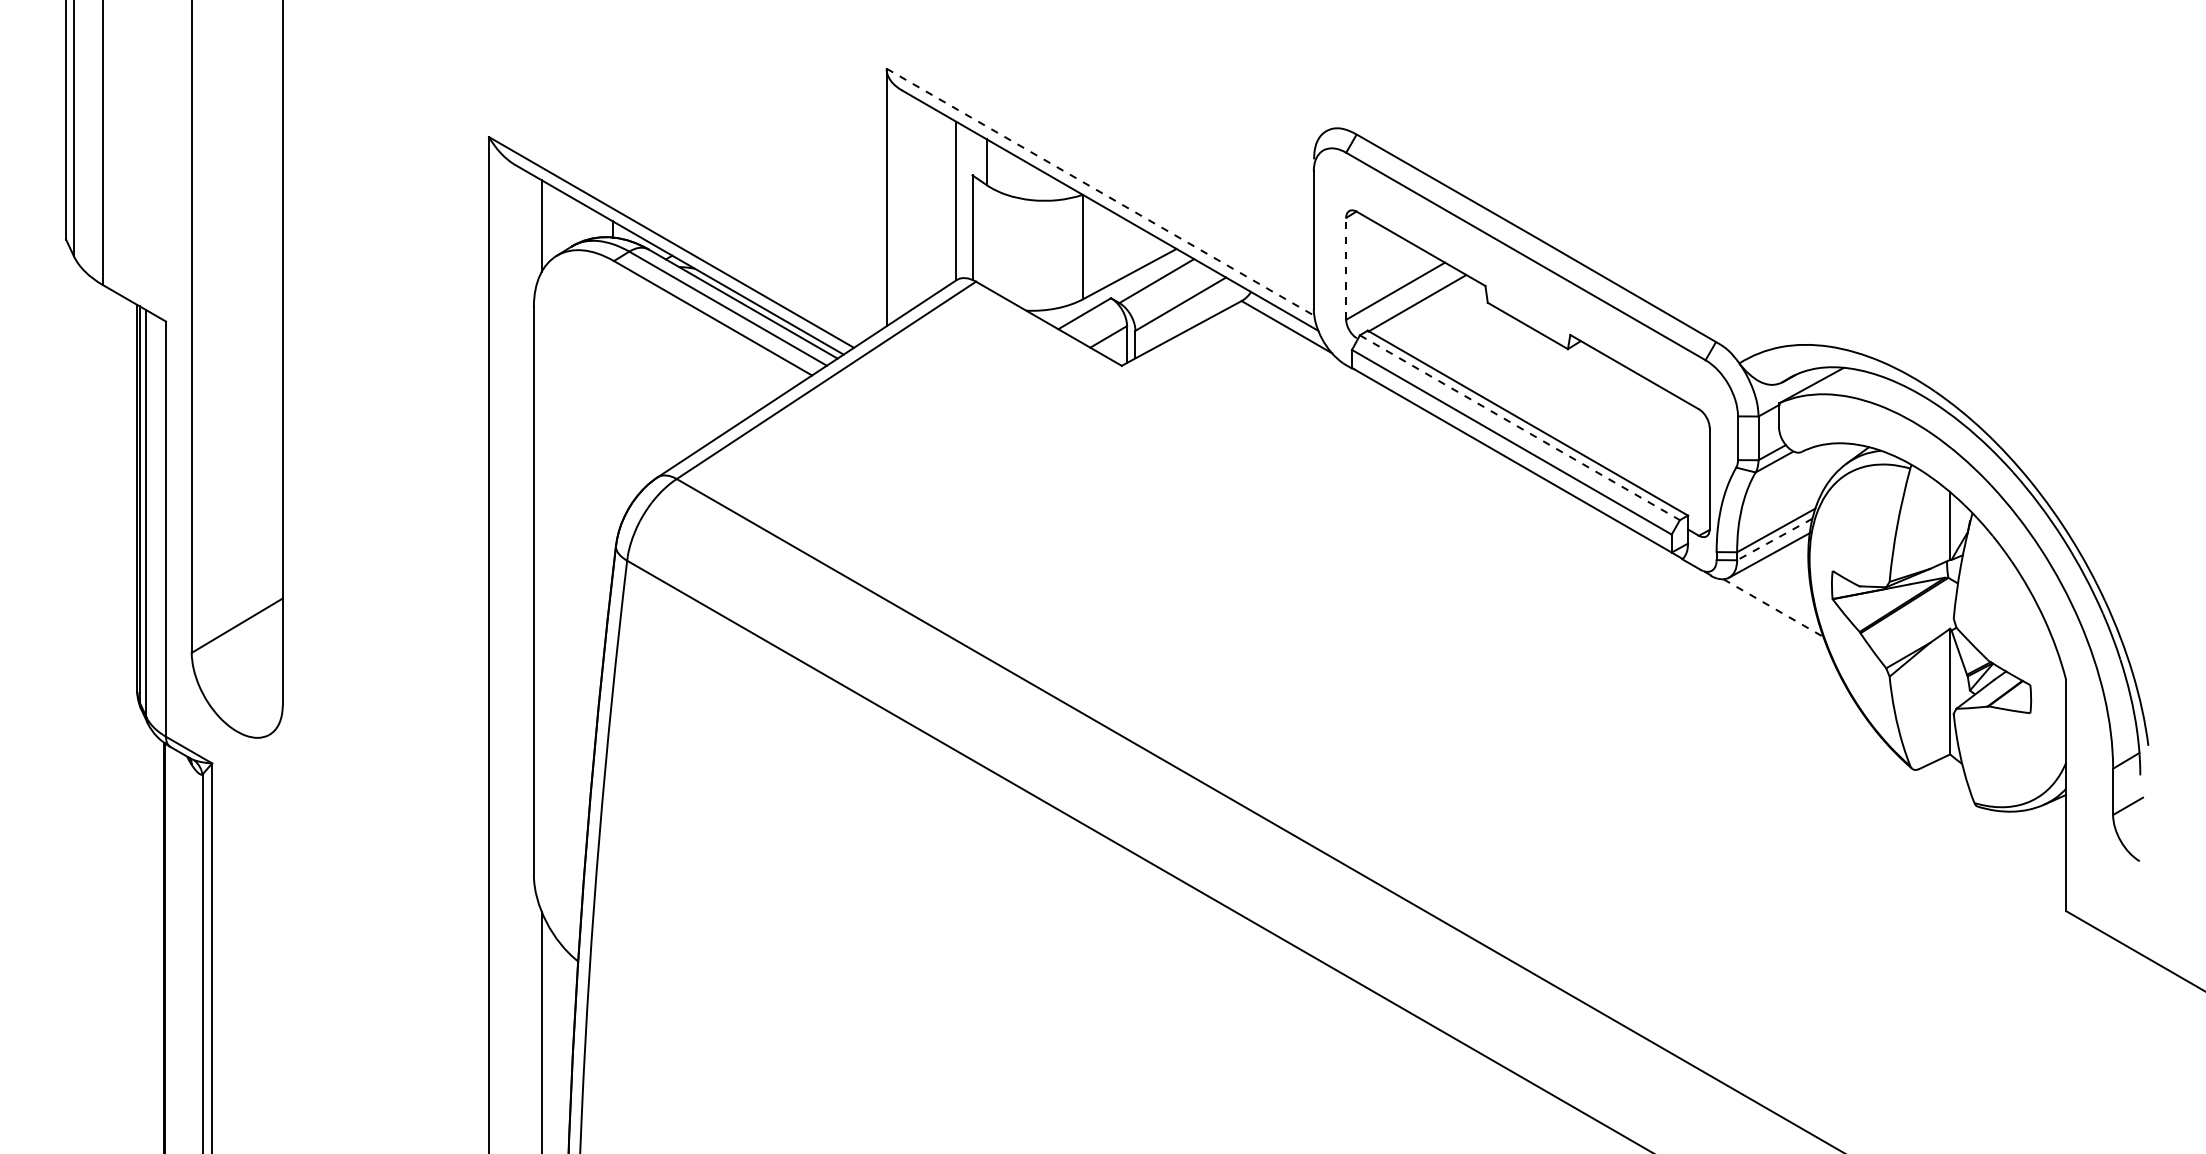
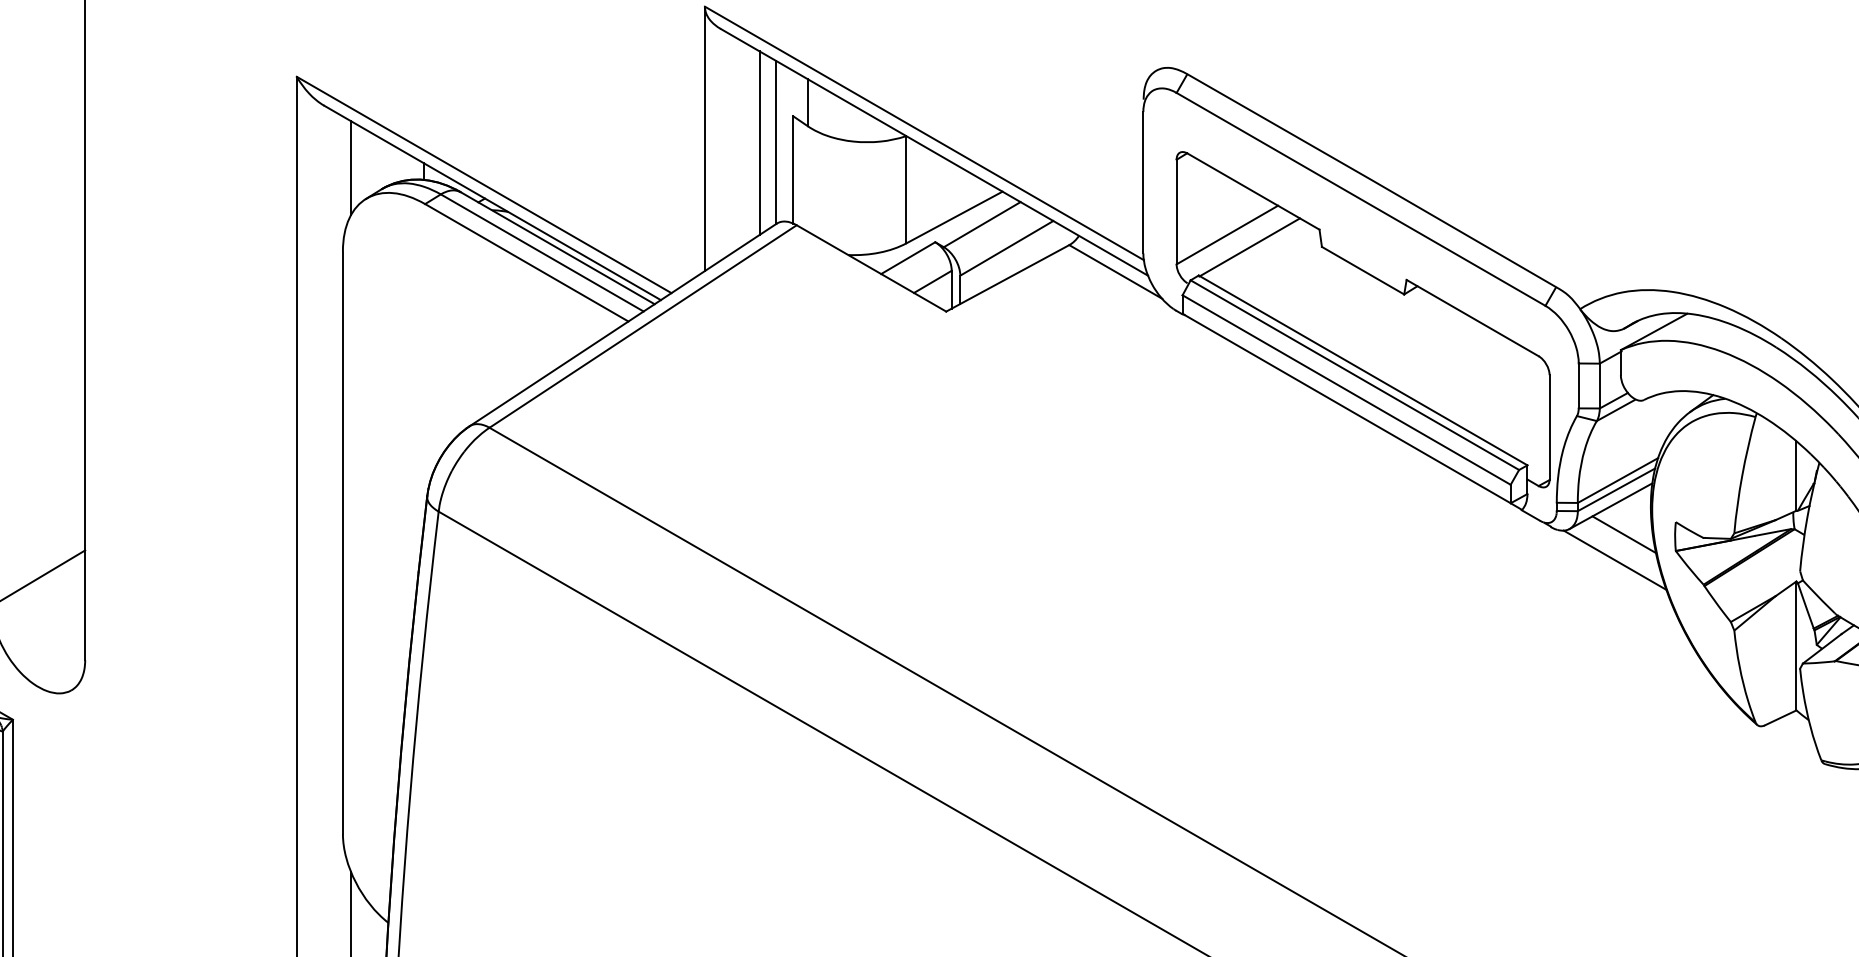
line: (1100, 192) -> (924, 133), dashed -> solid
line: (940, 201) -> (760, 142), added
line: (1346, 268) -> (1176, 211), dashed -> solid
line: (1519, 427) -> (1354, 374), dashed -> solid
line: (1774, 539) -> (1616, 489), dashed -> solid
line: (1782, 583) -> (1624, 534), added
line: (1773, 608) -> (1615, 560), dashed -> solid

